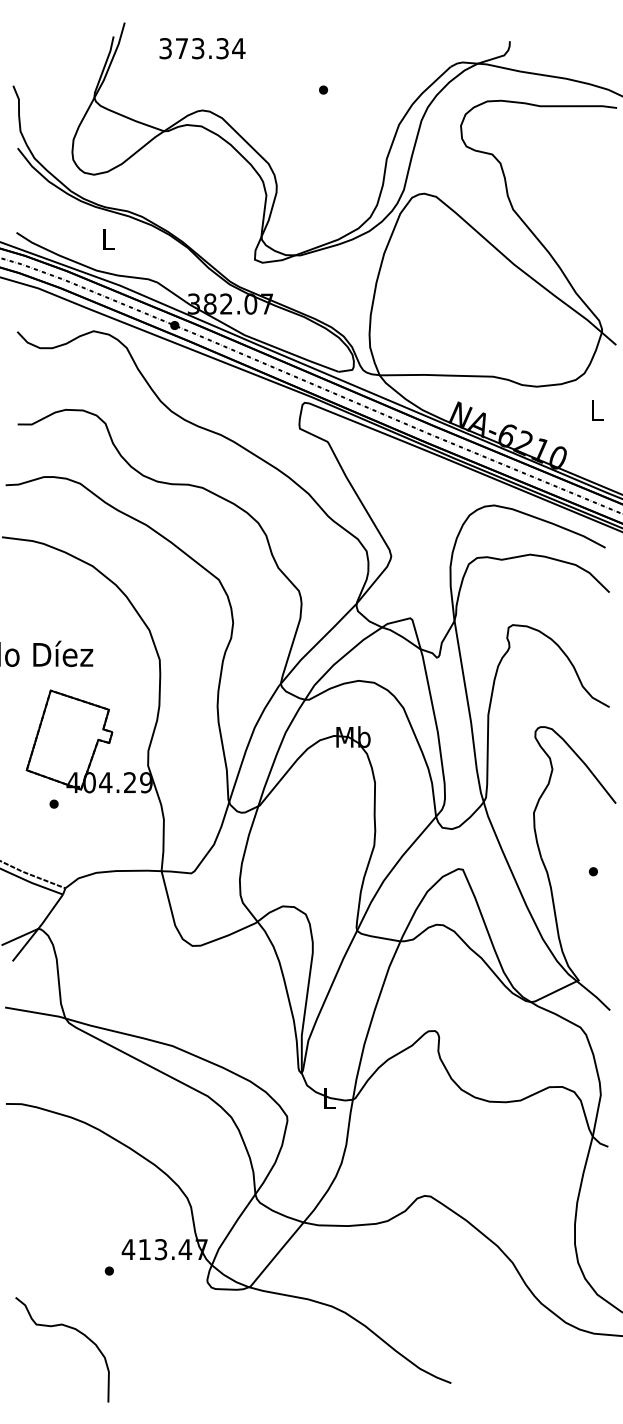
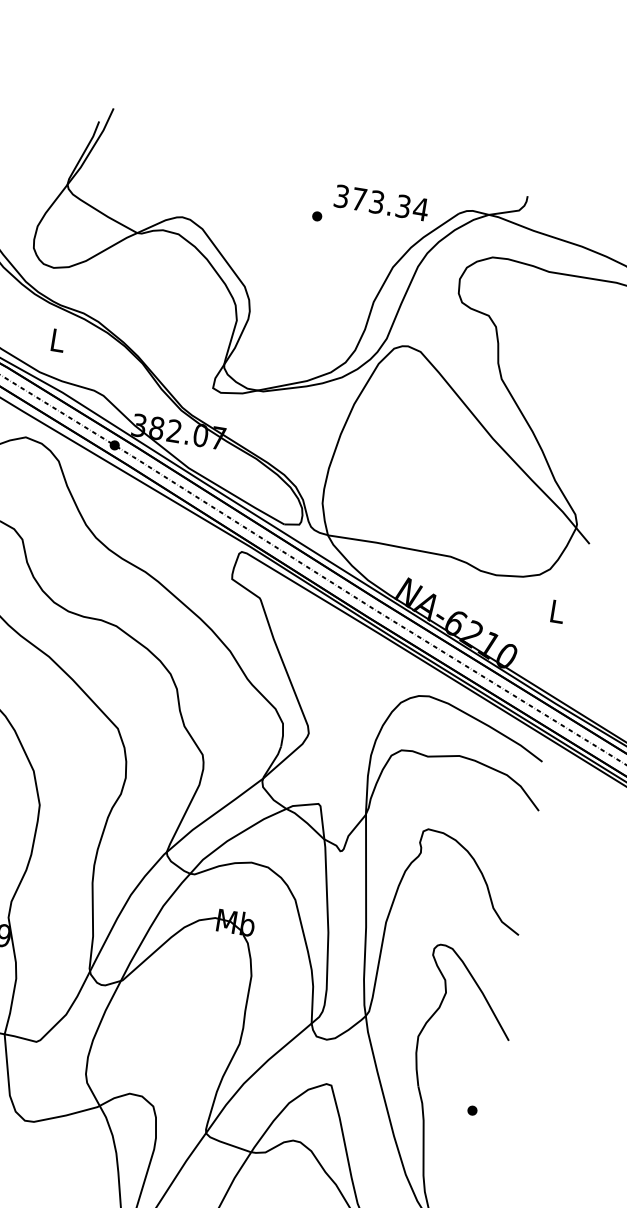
text: (202, 48) -> (381, 202), moved

